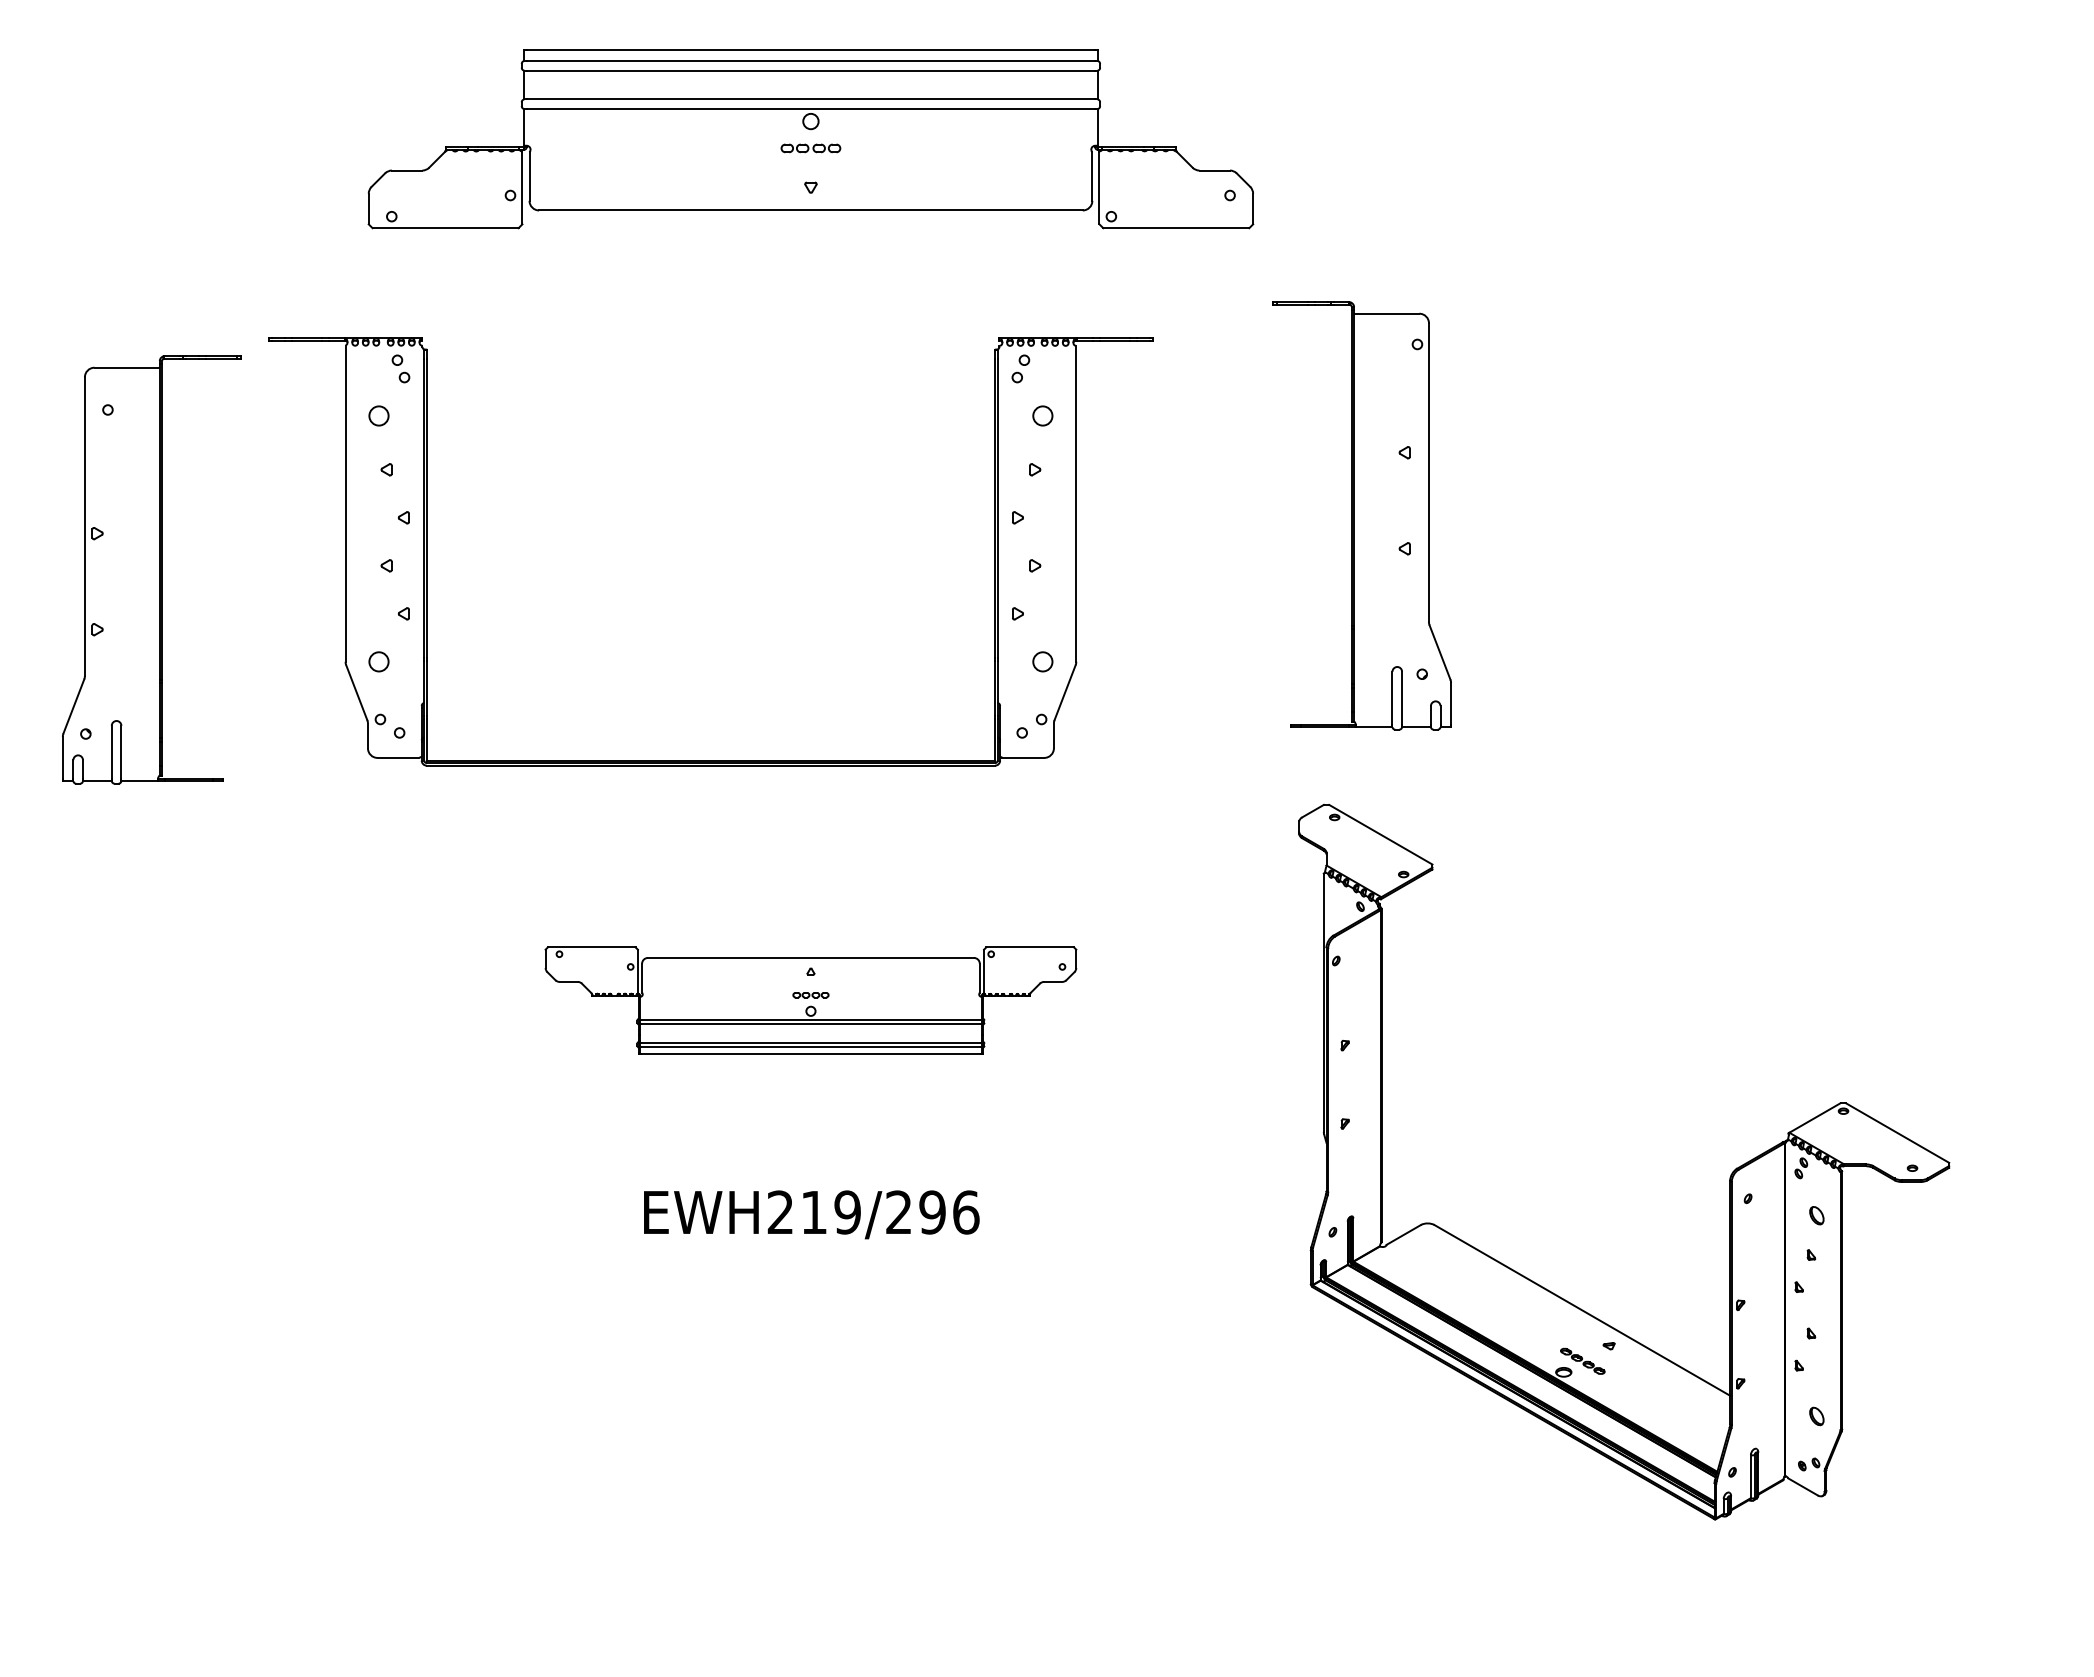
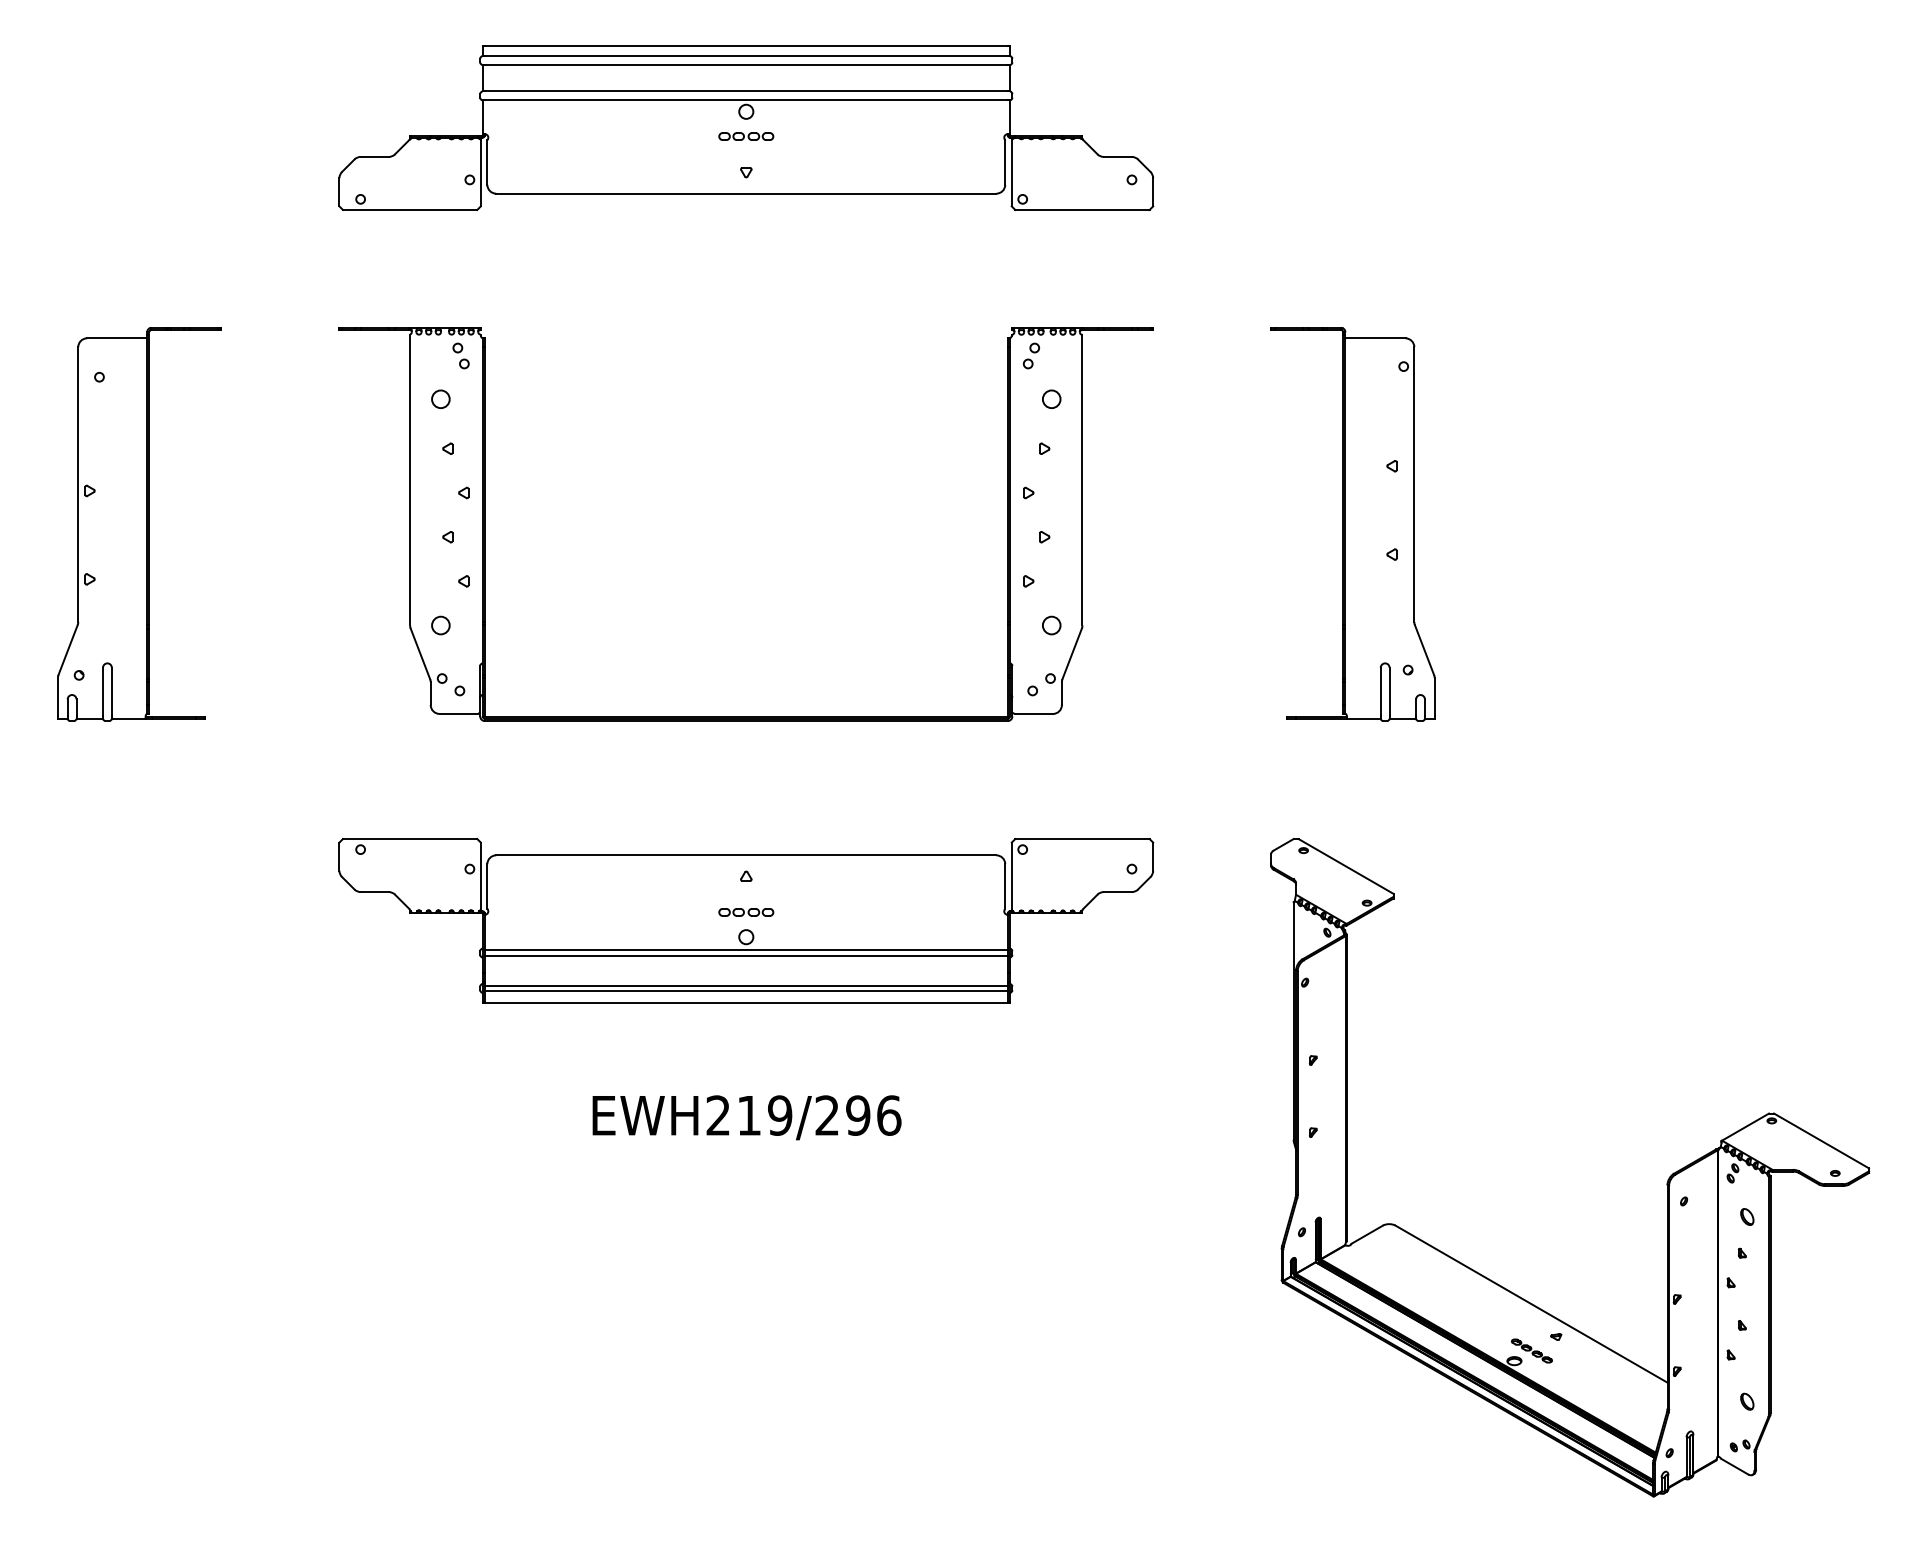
part: (1361, 515) -> (1352, 523), moved
part: (710, 760) -> (745, 716), moved
part: (810, 1000) -> (745, 920), size x1.67
part: (1729, 1177) -> (1666, 1181), moved

